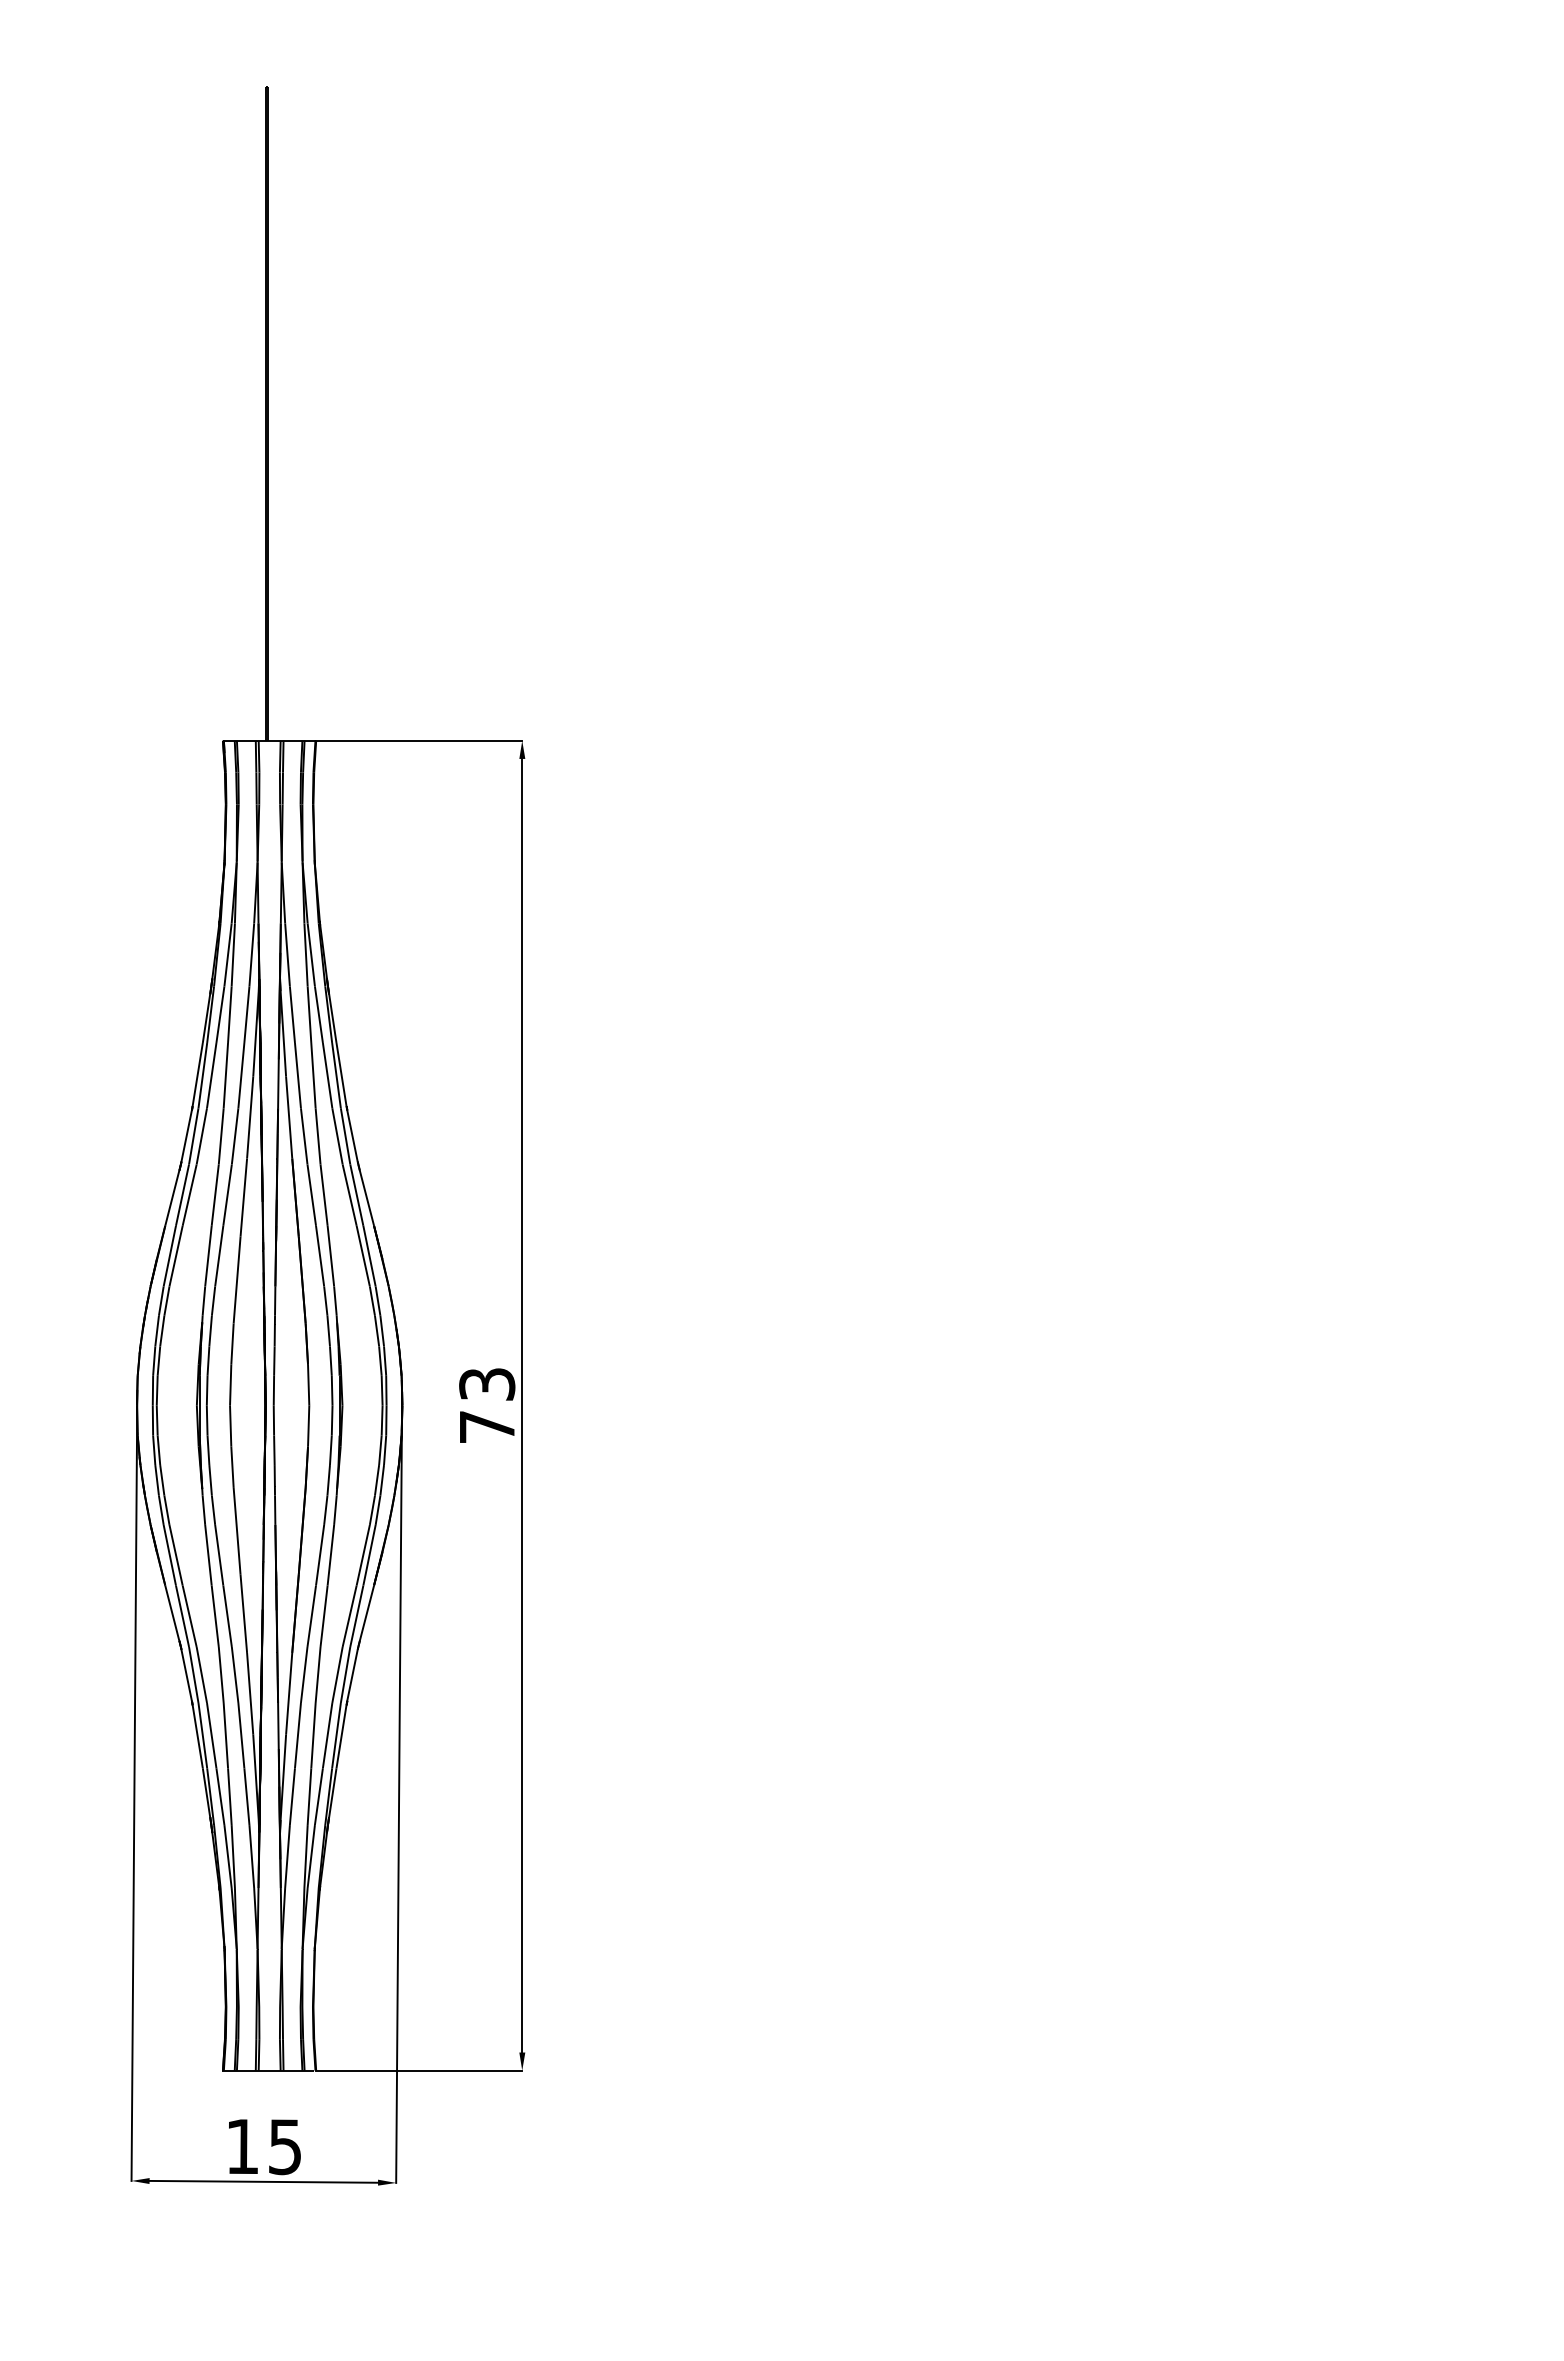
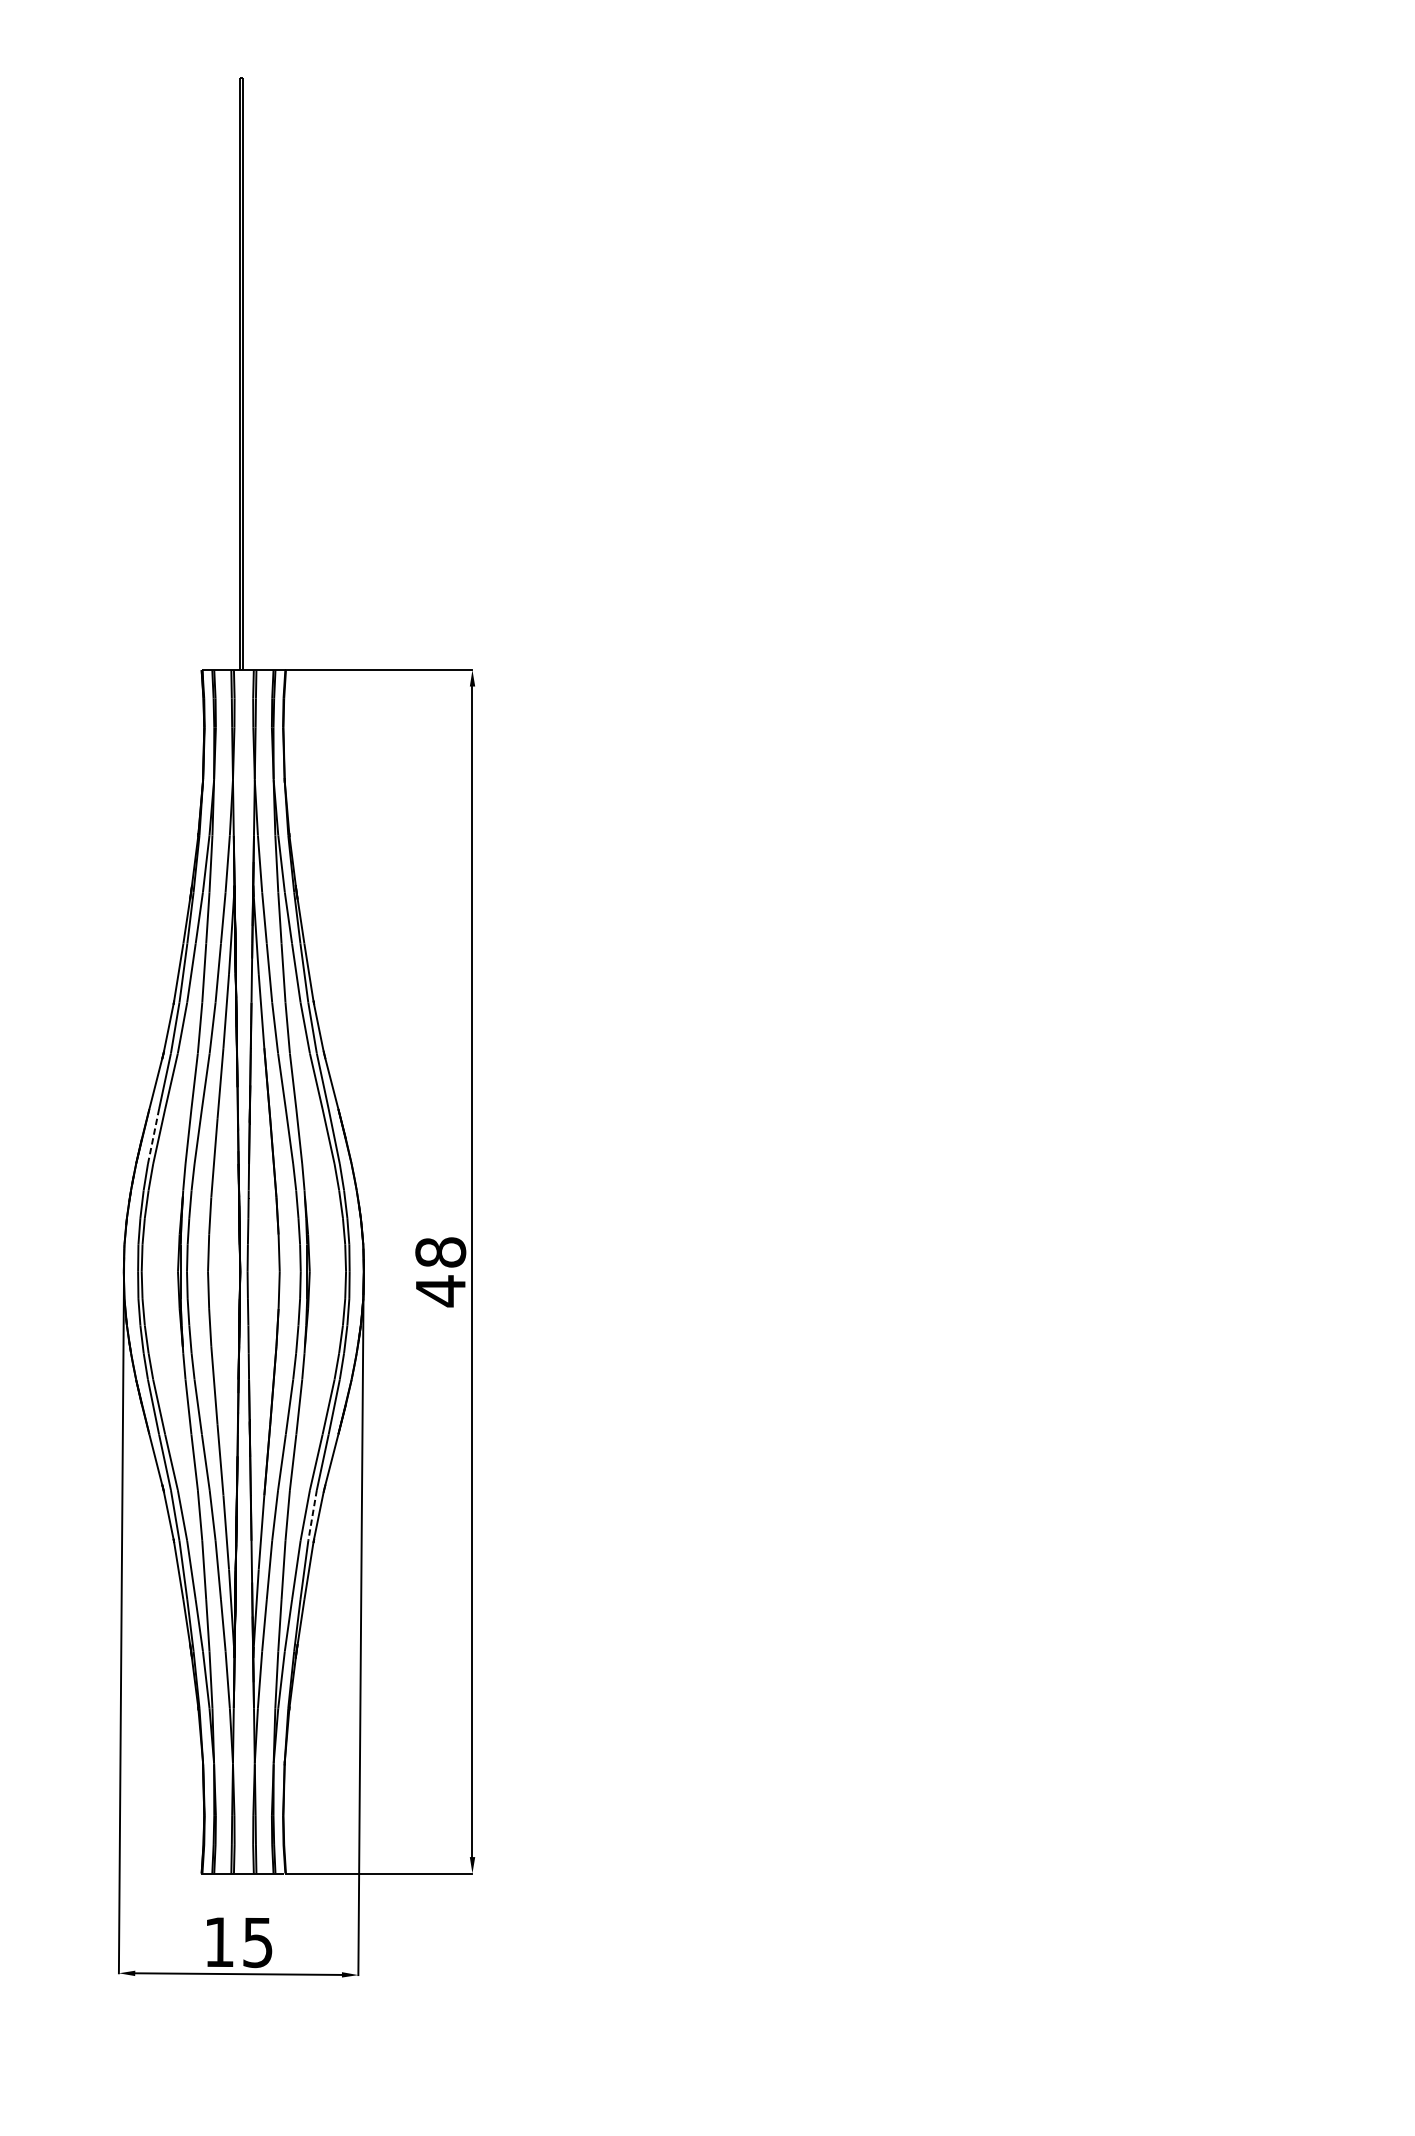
line: (169, 1256) -> (153, 1136), solid -> dashed
text: (487, 1406) -> (441, 1272), 73 -> 48
line: (345, 1675) -> (312, 1515), solid -> dashed

